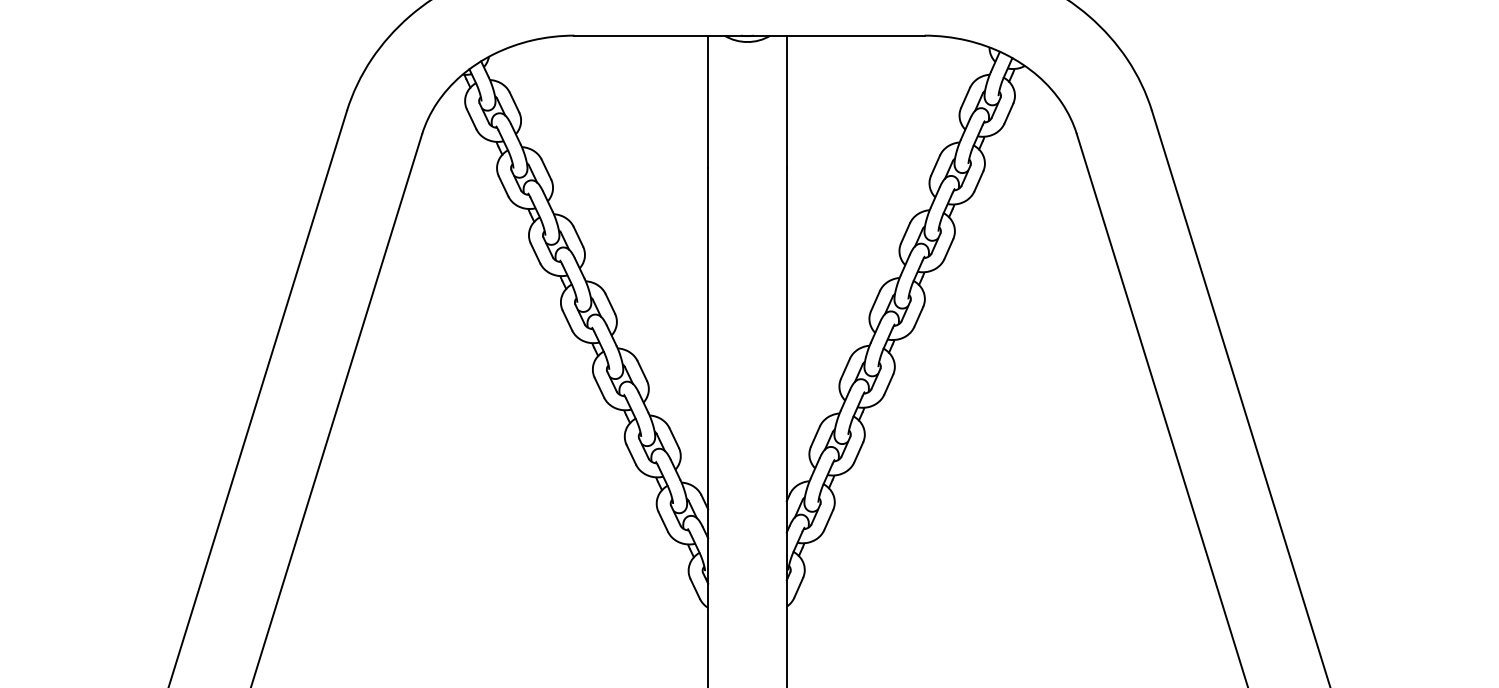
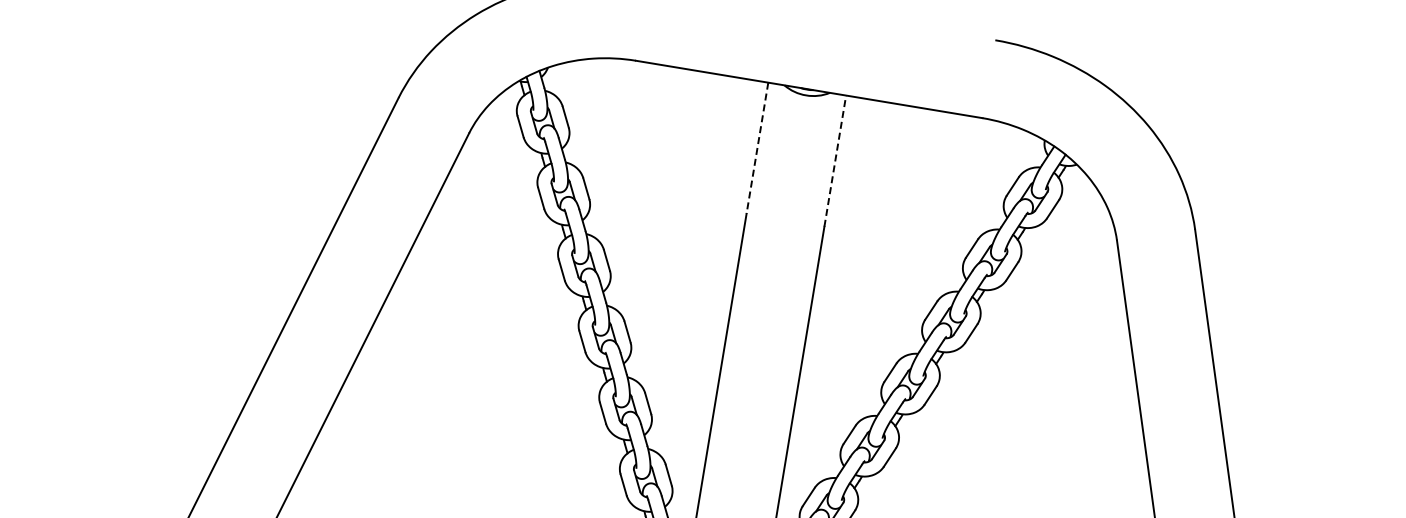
line: (786, 101) -> (835, 160), solid -> dashed
line: (708, 102) -> (757, 148), solid -> dashed

